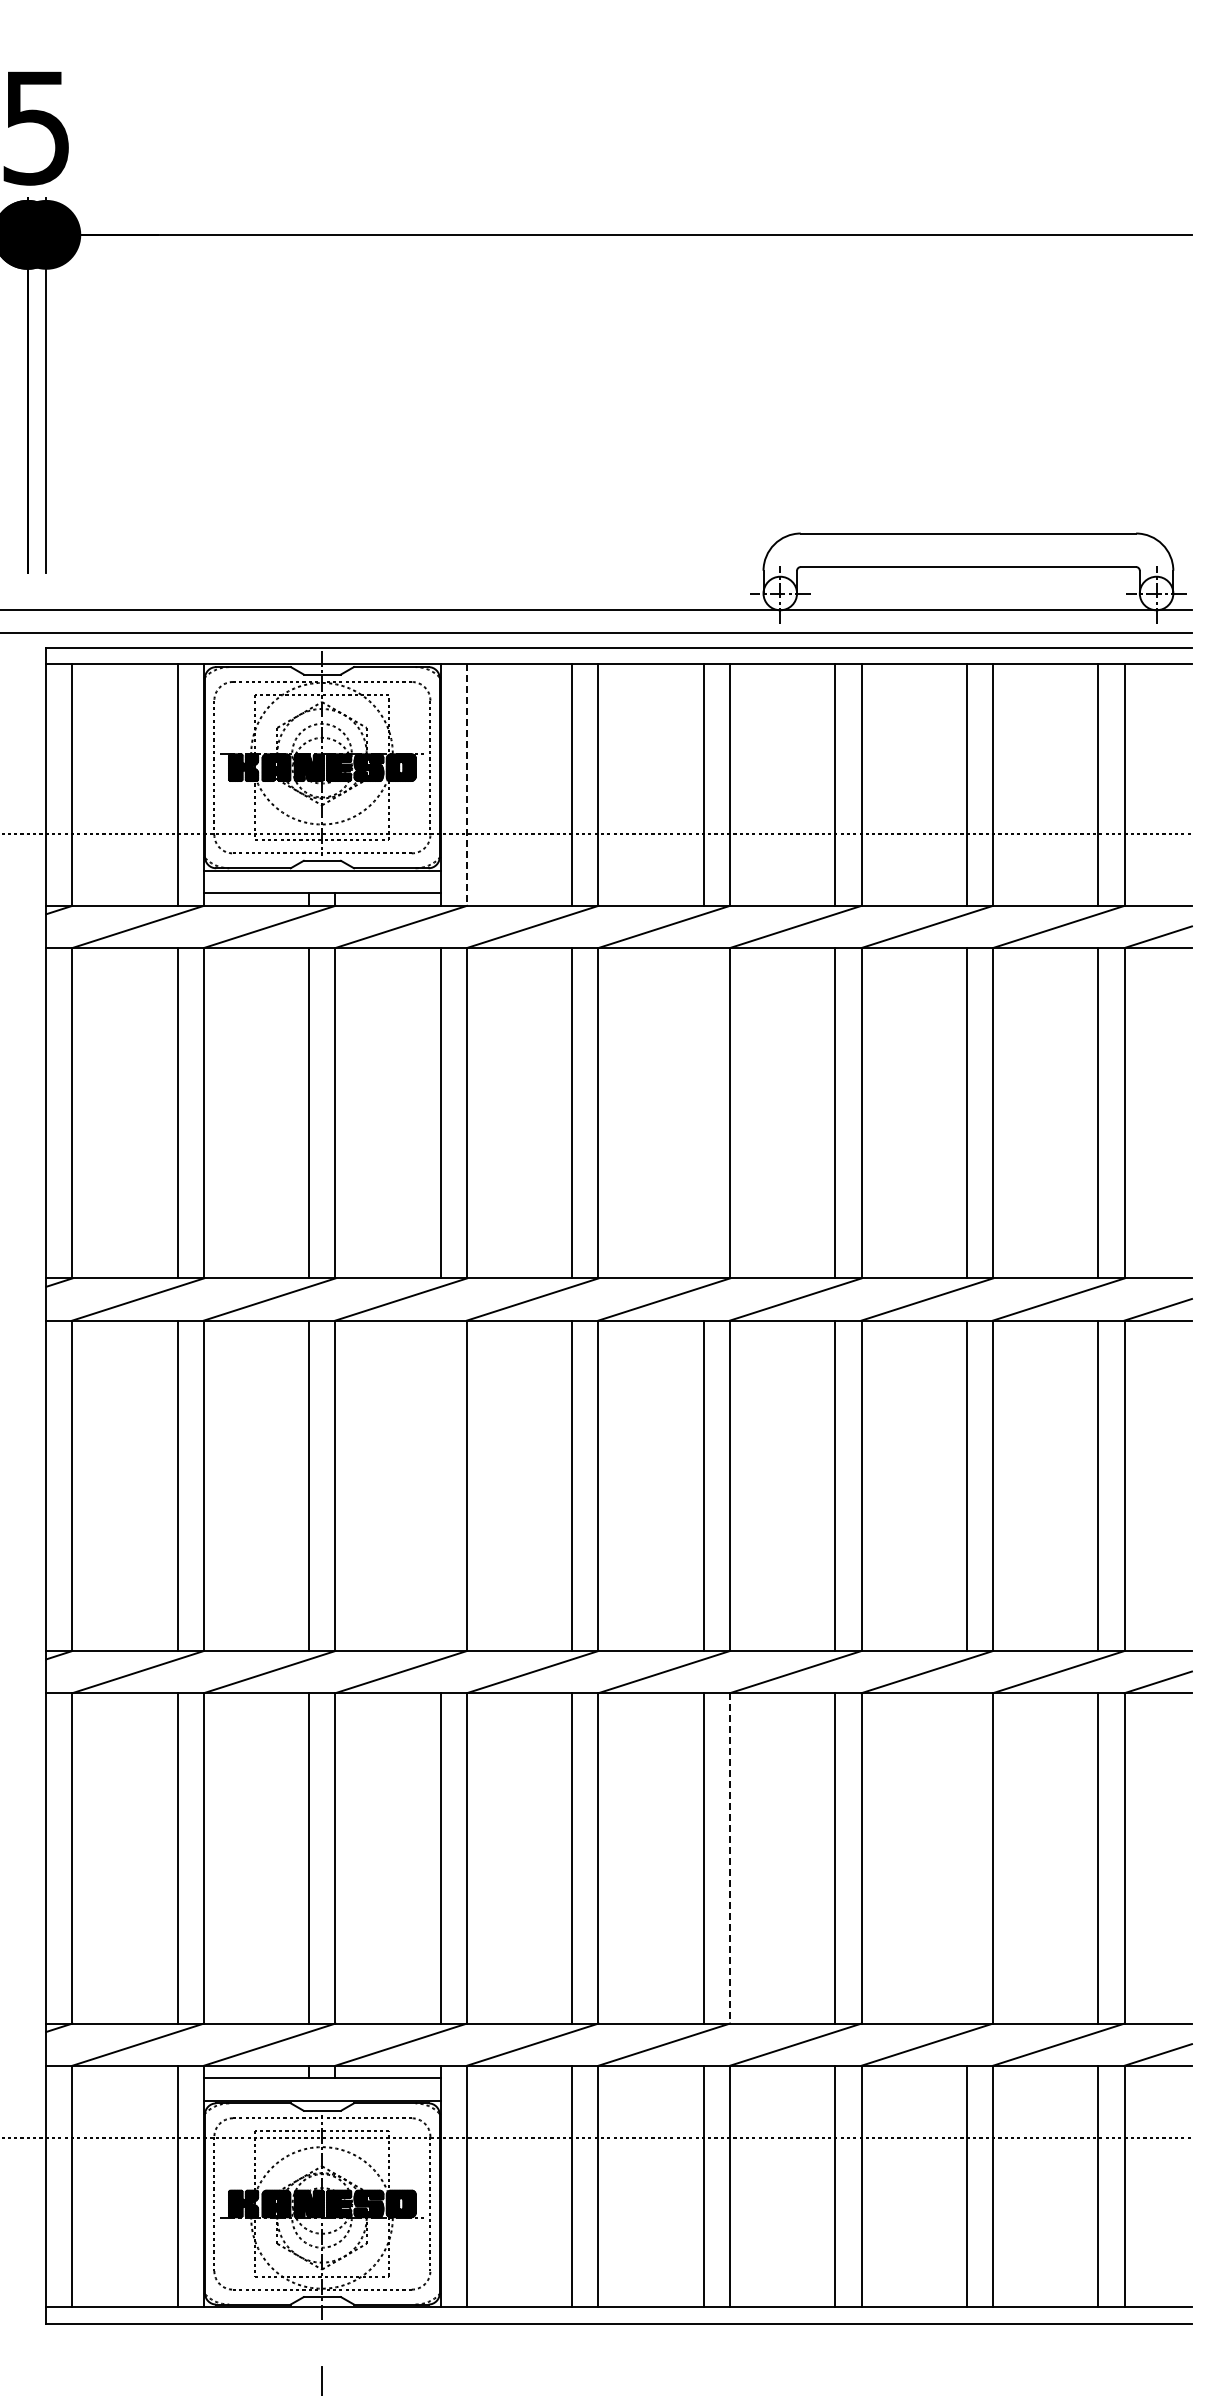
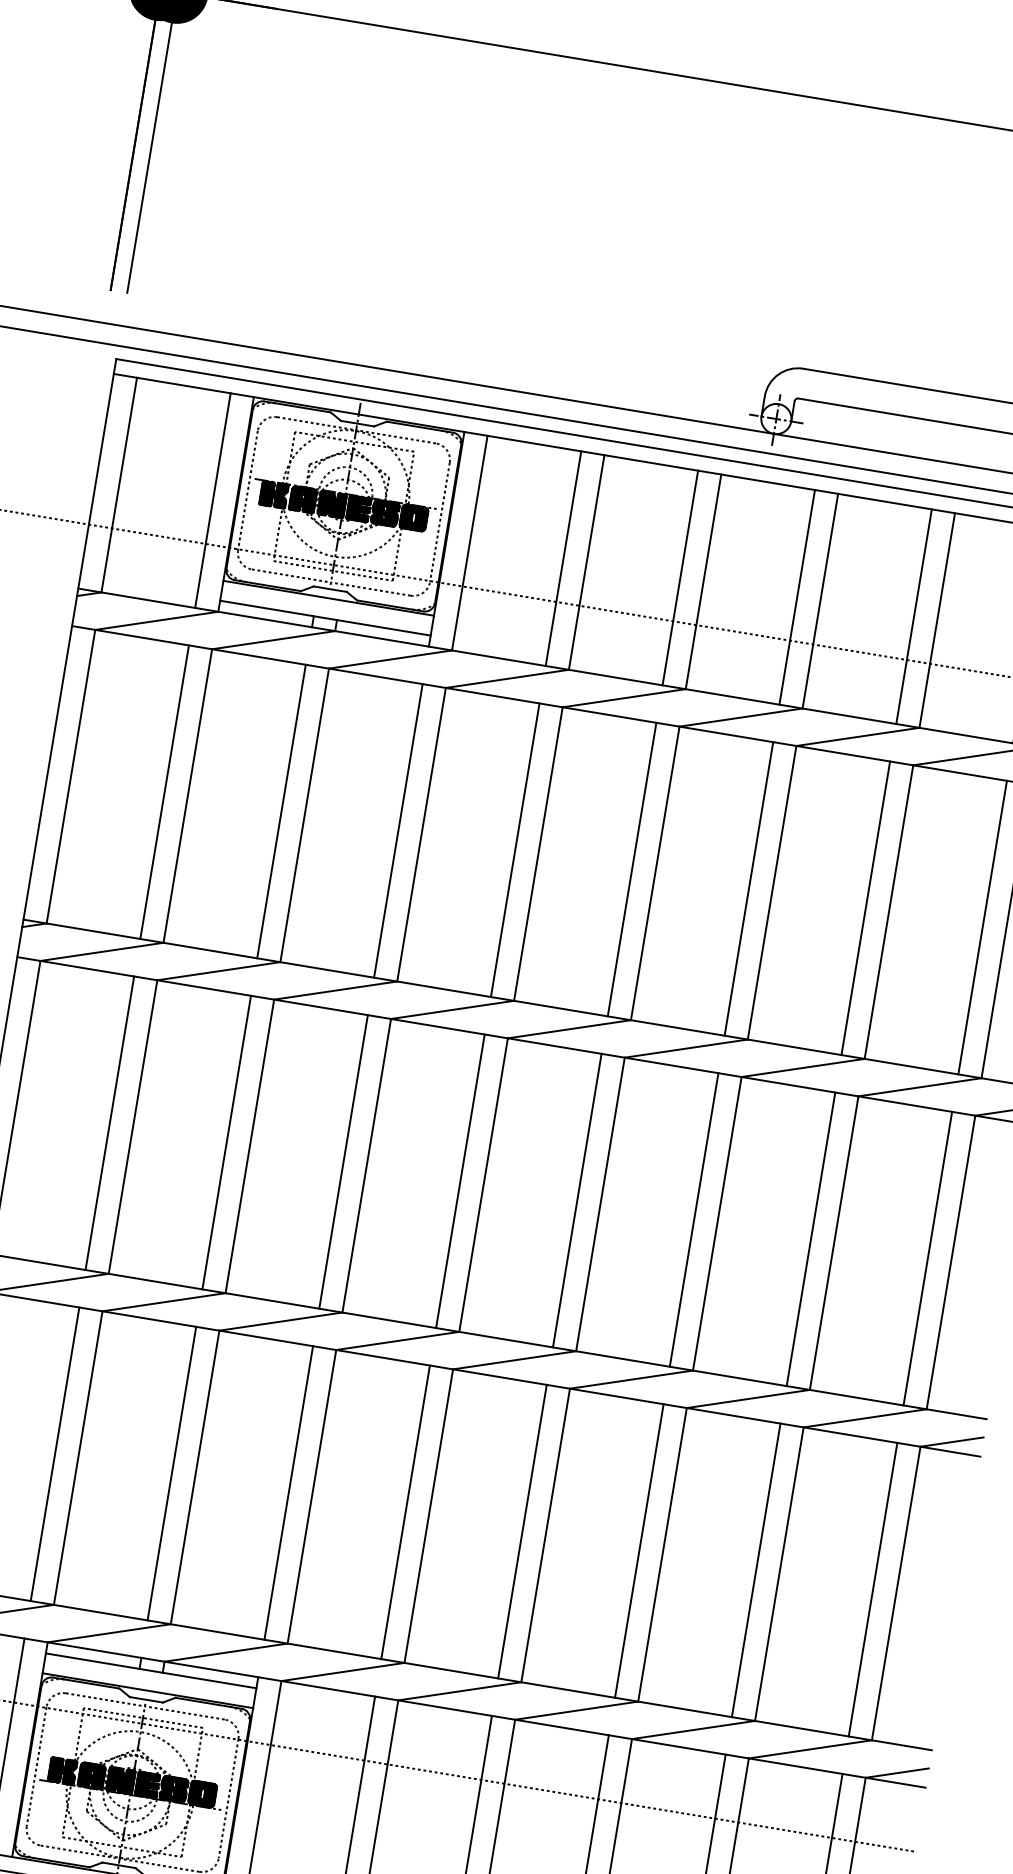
line: (466, 785) -> (469, 543), dashed -> solid
line: (703, 1113) -> (631, 869), added
line: (440, 1485) -> (343, 1161), added
line: (729, 1858) -> (545, 1535), dashed -> solid
line: (966, 1858) -> (755, 1570), added

